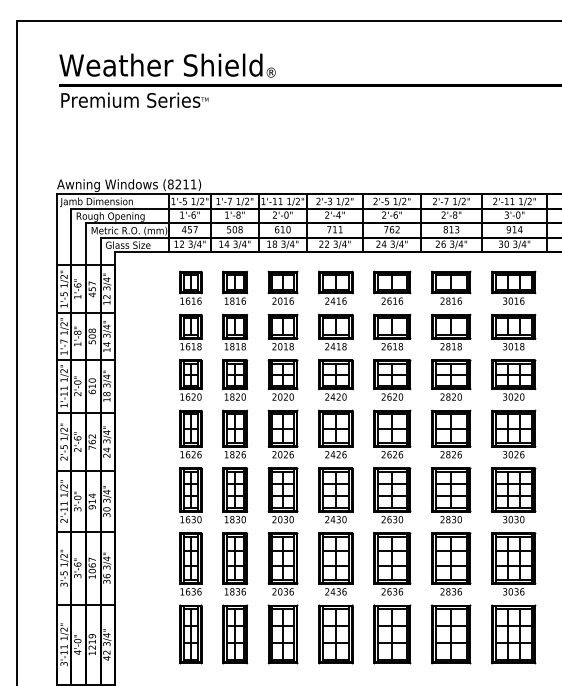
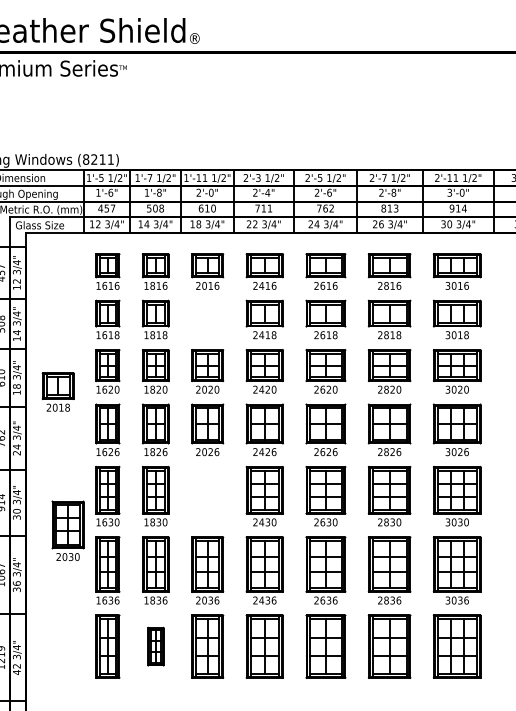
part: (282, 331) -> (57, 391), moved
part: (282, 495) -> (67, 530), moved
part: (235, 634) -> (156, 646), size x0.6

